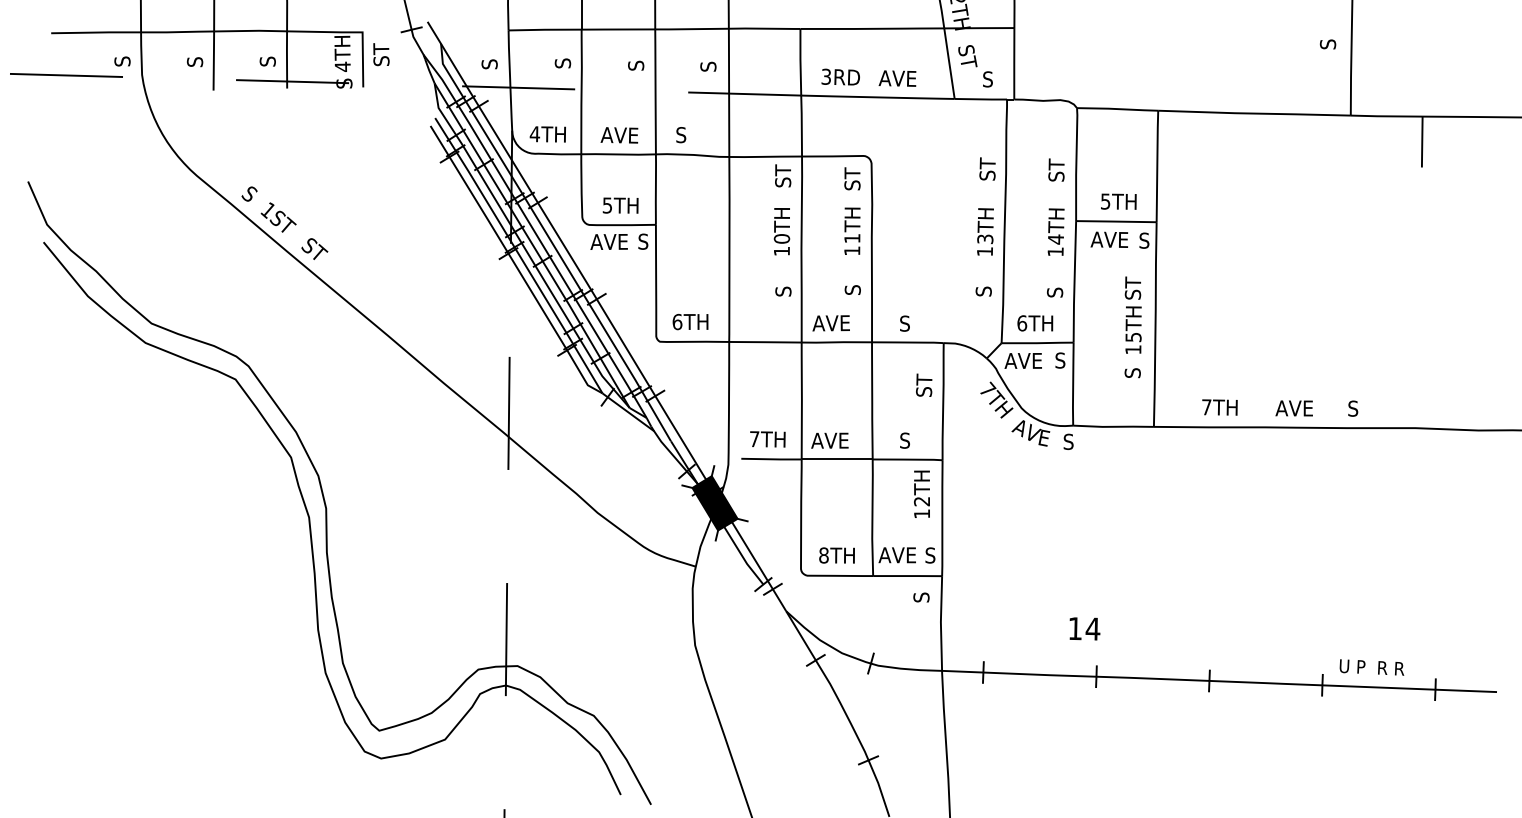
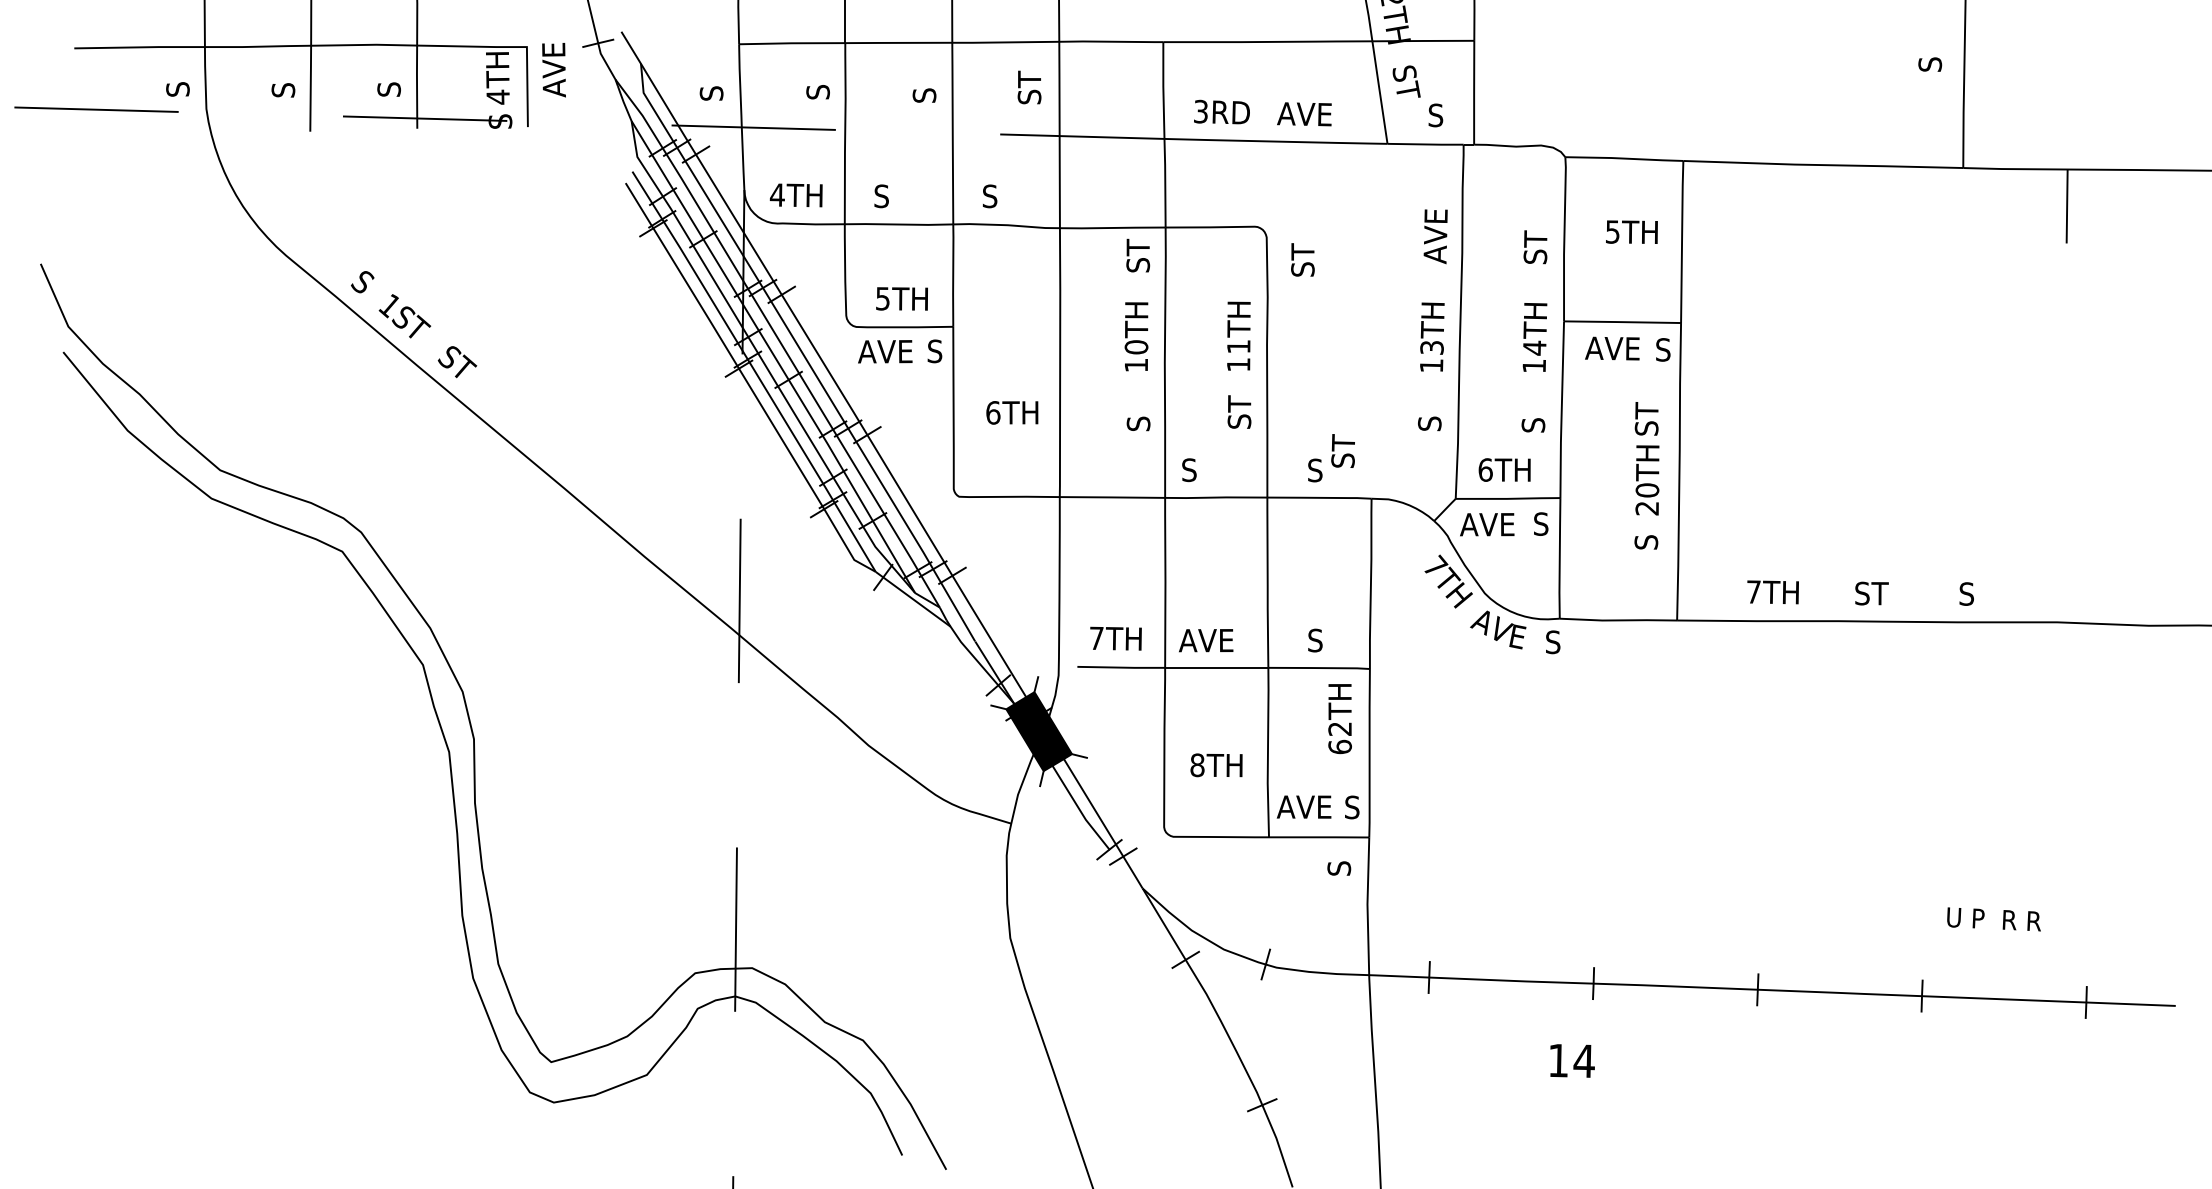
text: (381, 47) -> (554, 69), ST -> AVE
text: (708, 54) -> (1029, 79), S -> ST
text: (619, 134) -> (900, 195), AVE -> S
text: (987, 162) -> (1435, 236), ST -> AVE
text: (852, 178) -> (1302, 259), moved
text: (1118, 201) -> (1631, 231), moved
text: (852, 277) -> (1238, 403), S -> ST
text: (690, 321) -> (1012, 412), moved
text: (830, 323) -> (1207, 470), AVE -> S
text: (1133, 343) -> (1647, 499), 15TH -> 20TH
text: (924, 384) -> (1343, 449), moved
text: (1293, 408) -> (1879, 593), AVE -> ST
text: (922, 513) -> (1340, 746), 12TH -> 62TH
text: (836, 555) -> (1215, 765), moved
text: (1084, 628) -> (1571, 1060), moved
text: (1371, 667) -> (1993, 919), moved

